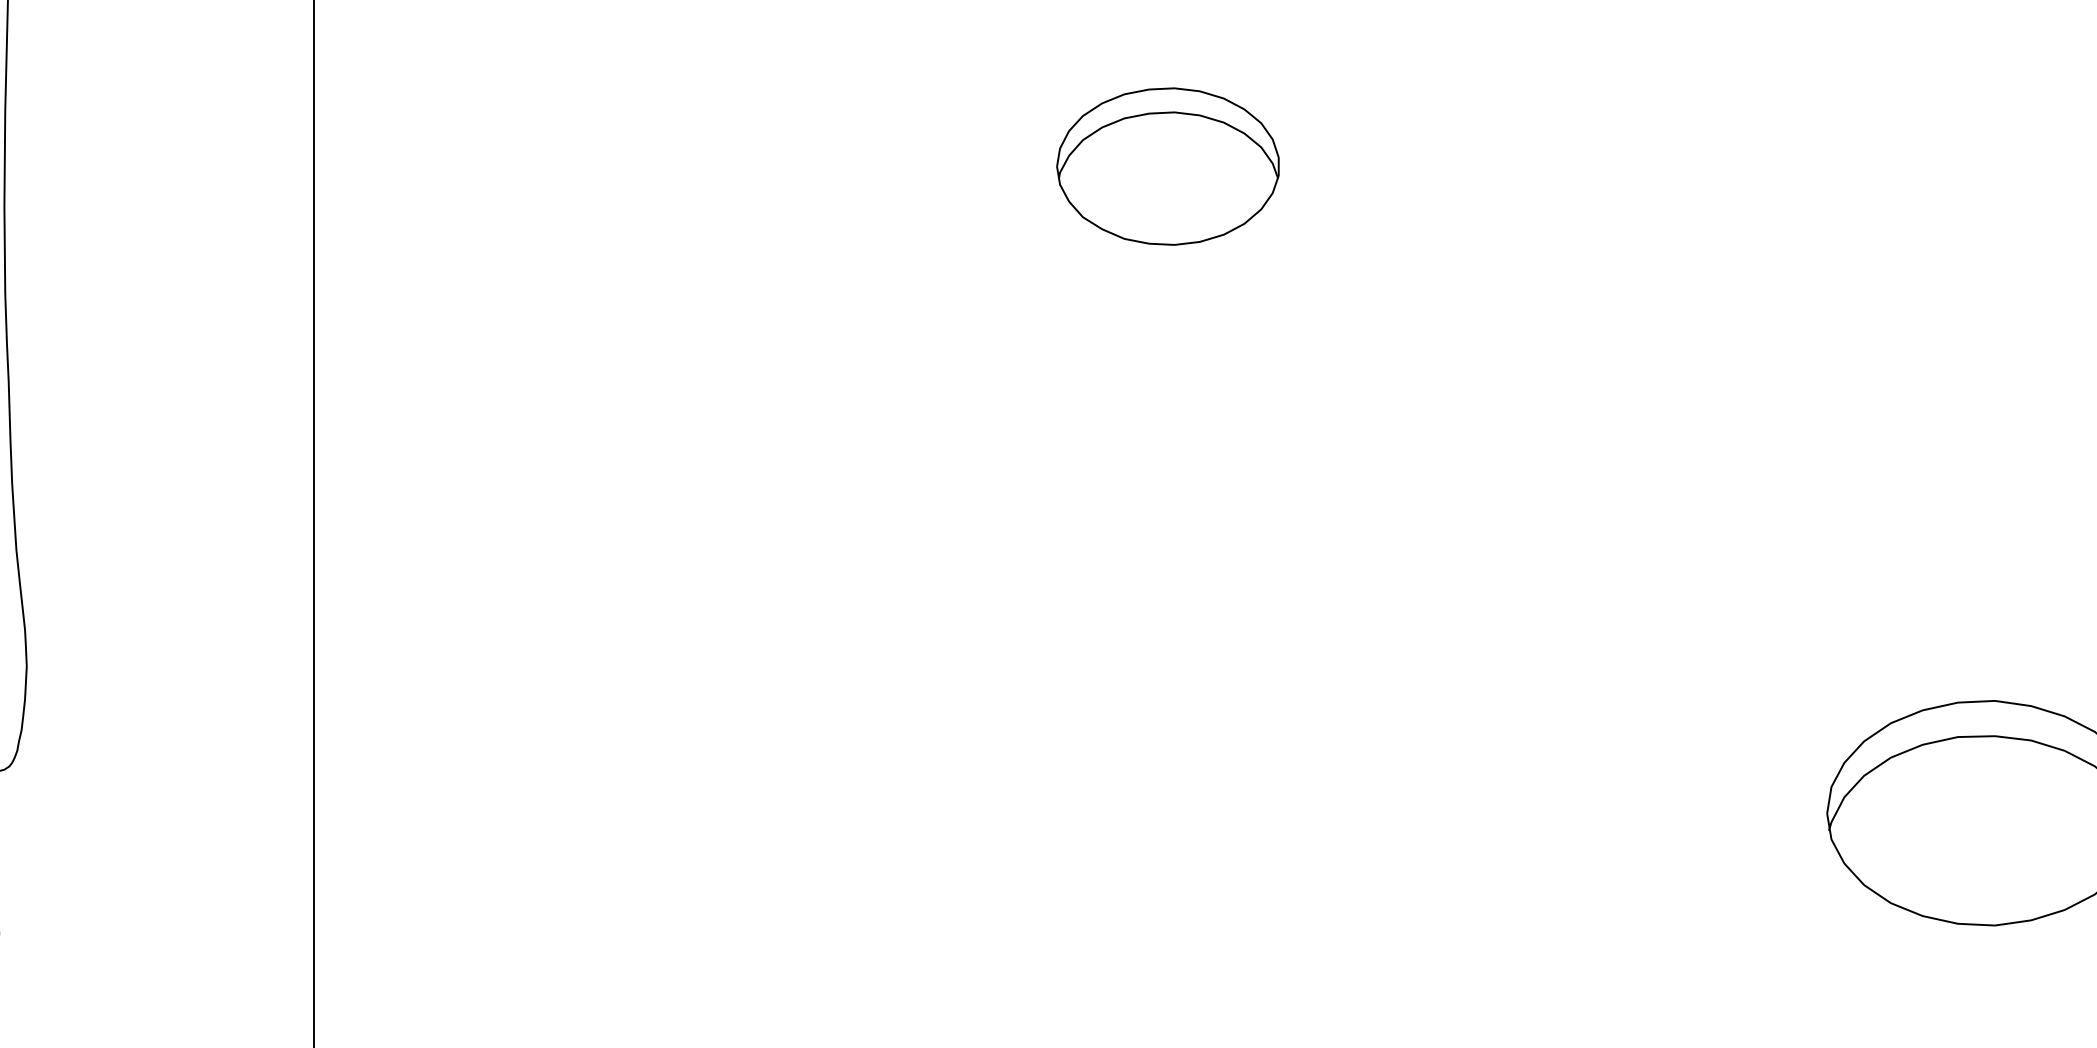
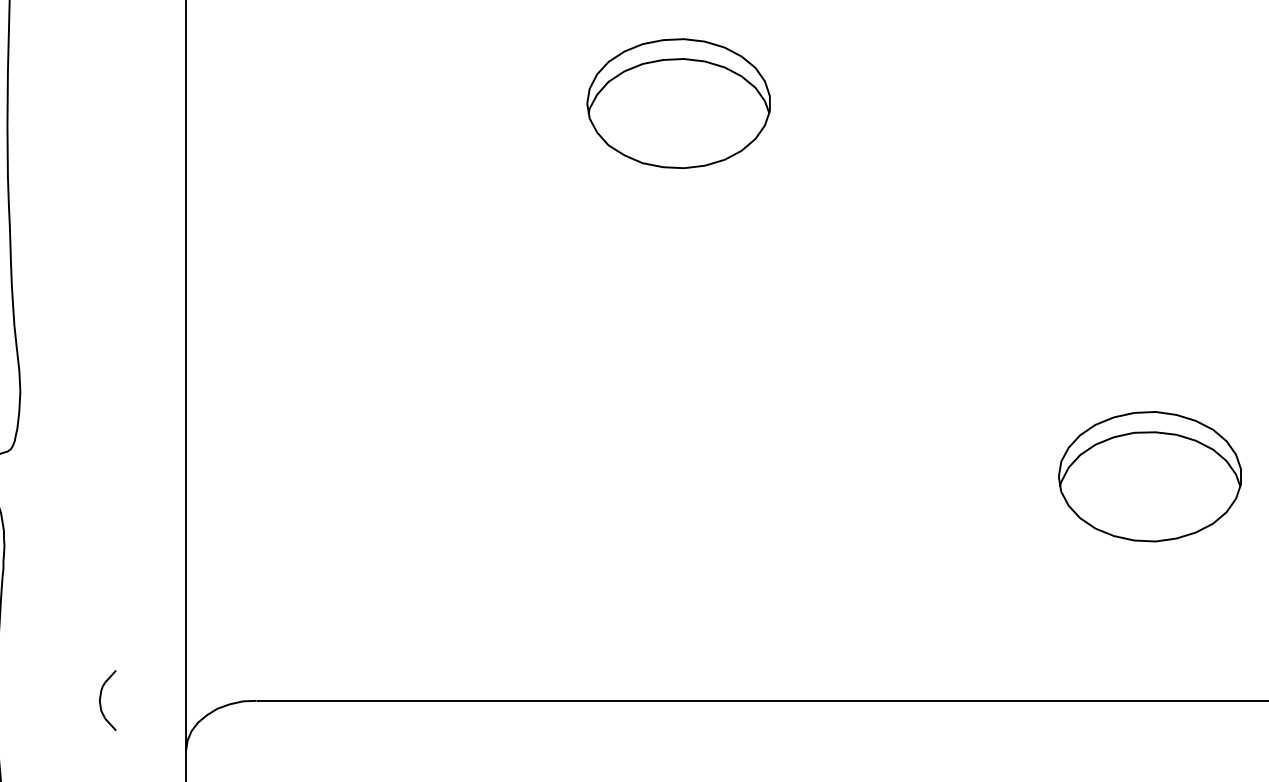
part: (1167, 166) -> (678, 103), size x1.43

